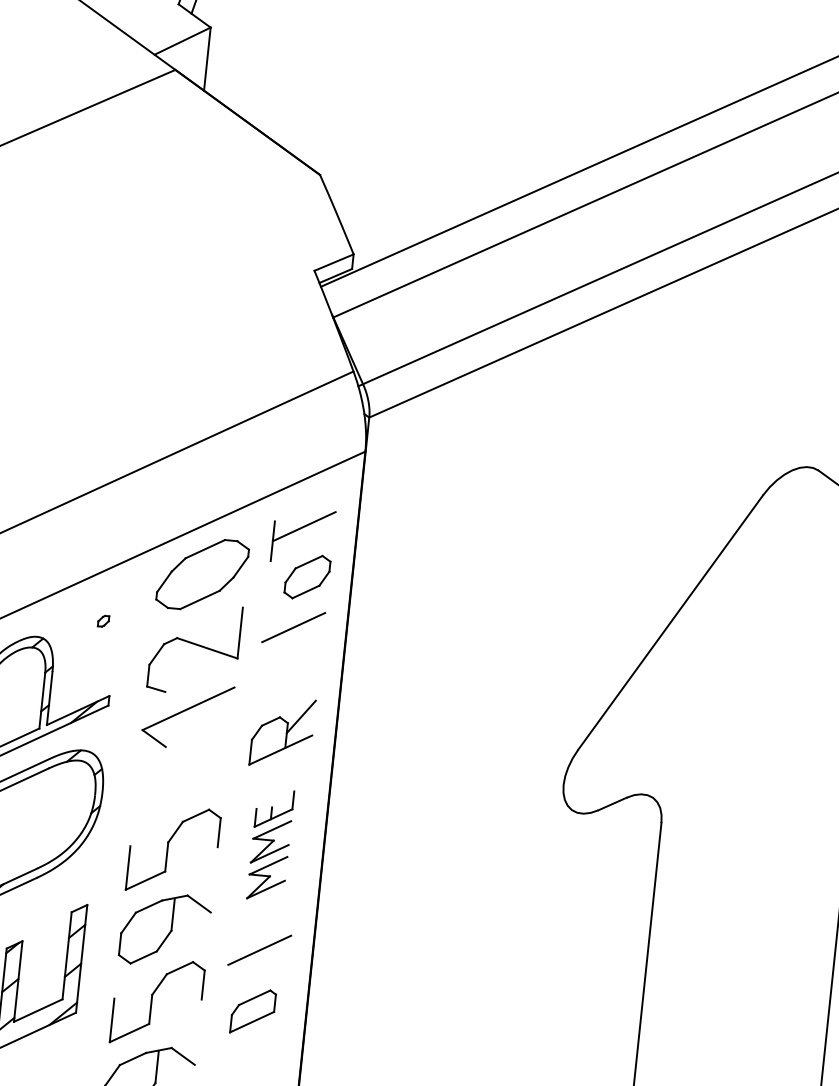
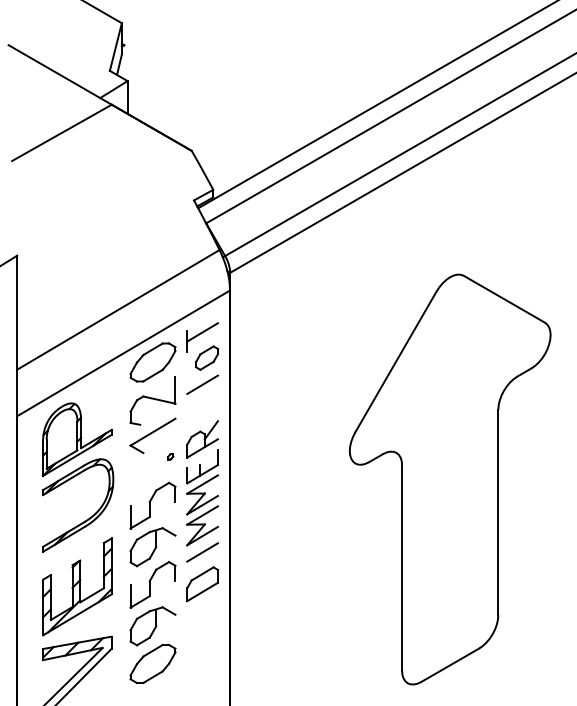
part: (103, 620) -> (170, 456), moved
part: (270, 844) -> (202, 497), size x1.67
part: (253, 1012) -> (202, 584), size x1.43

